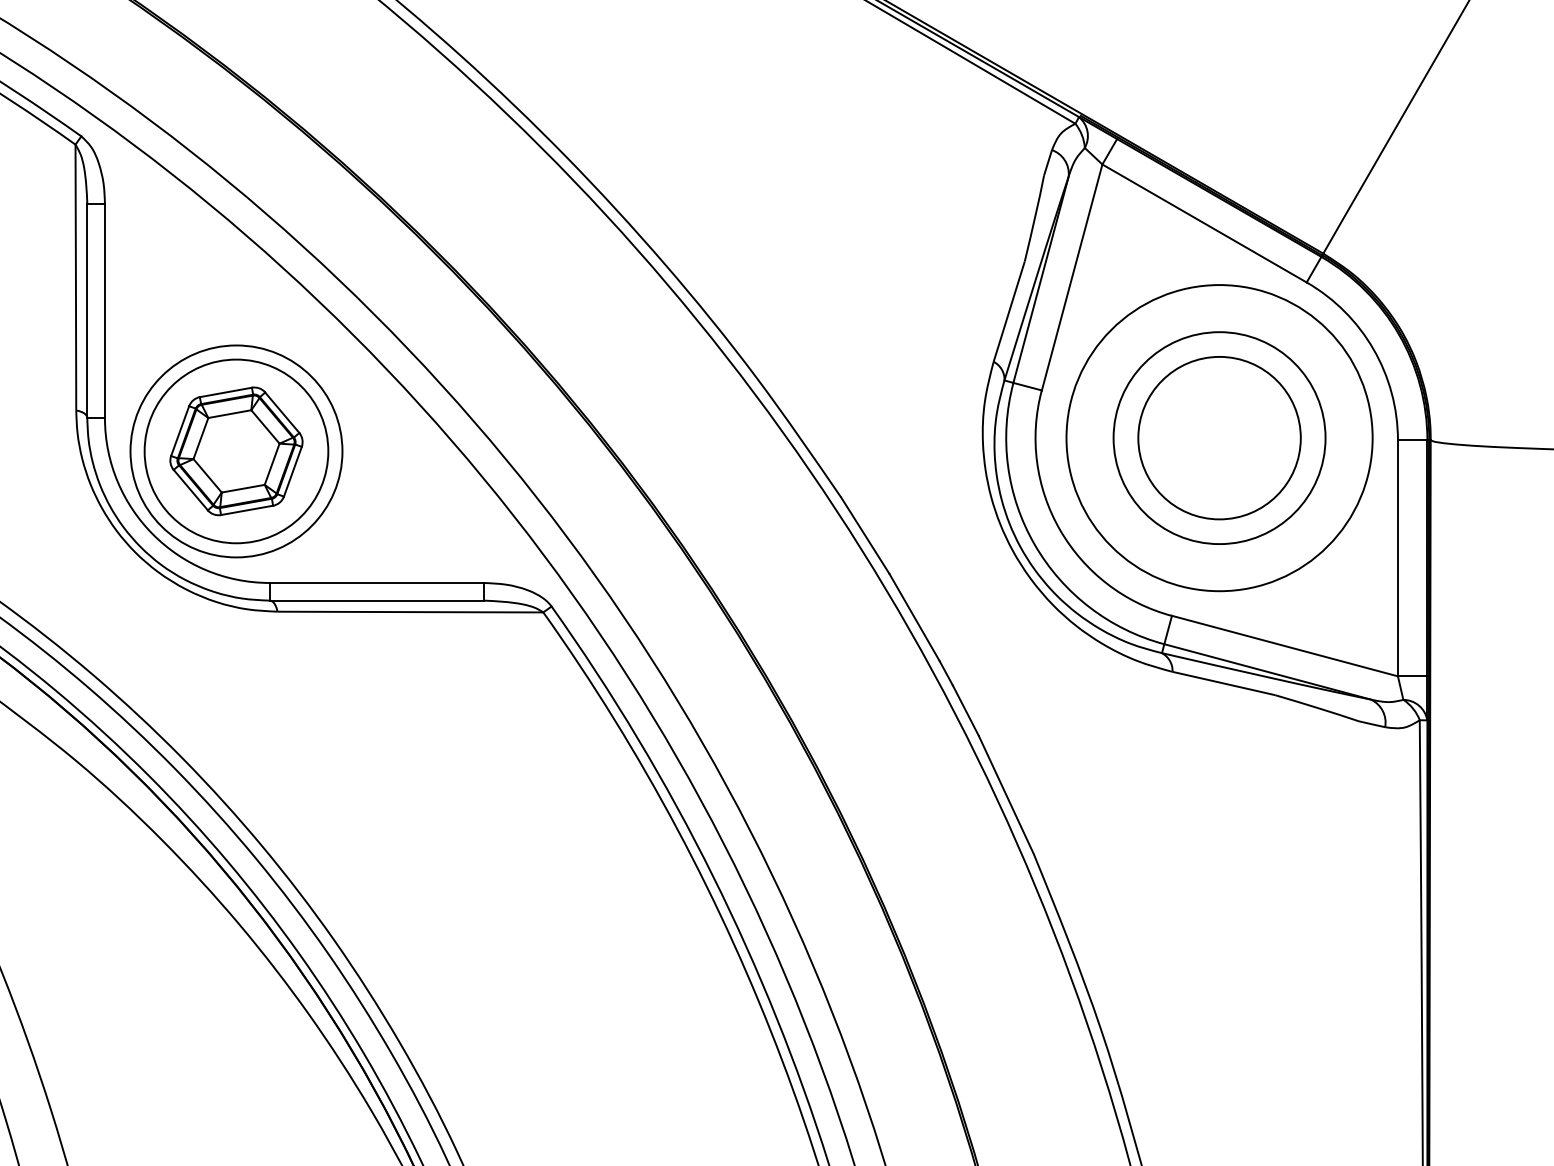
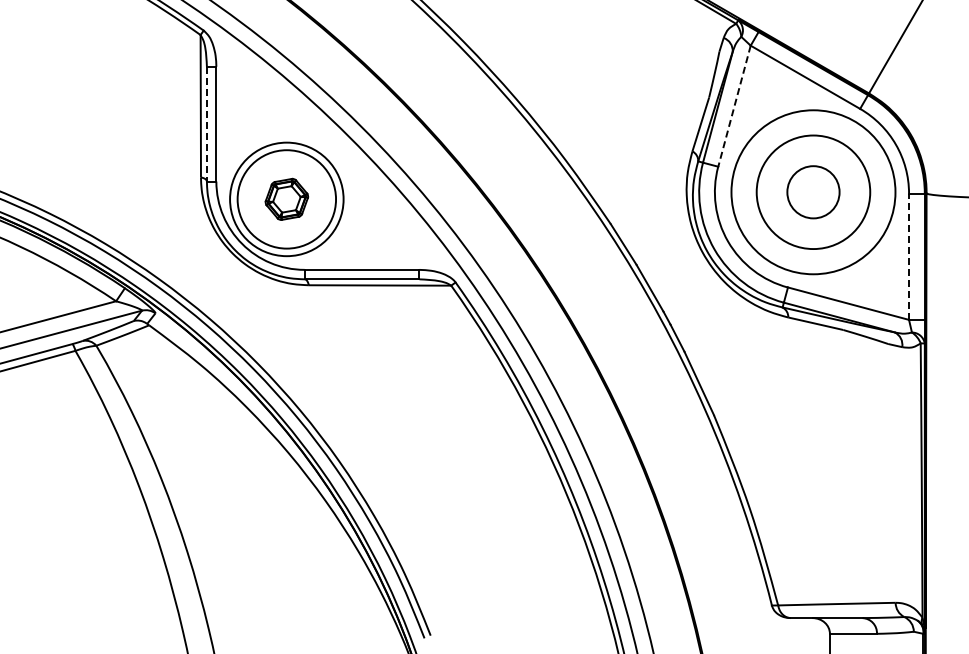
line: (1072, 277) -> (734, 106), solid -> dashed
line: (86, 311) -> (206, 124), solid -> dashed
circle: (1219, 436) -> (813, 191), size x0.6
part: (235, 451) -> (286, 199), size x0.6
line: (1398, 558) -> (909, 256), solid -> dashed

